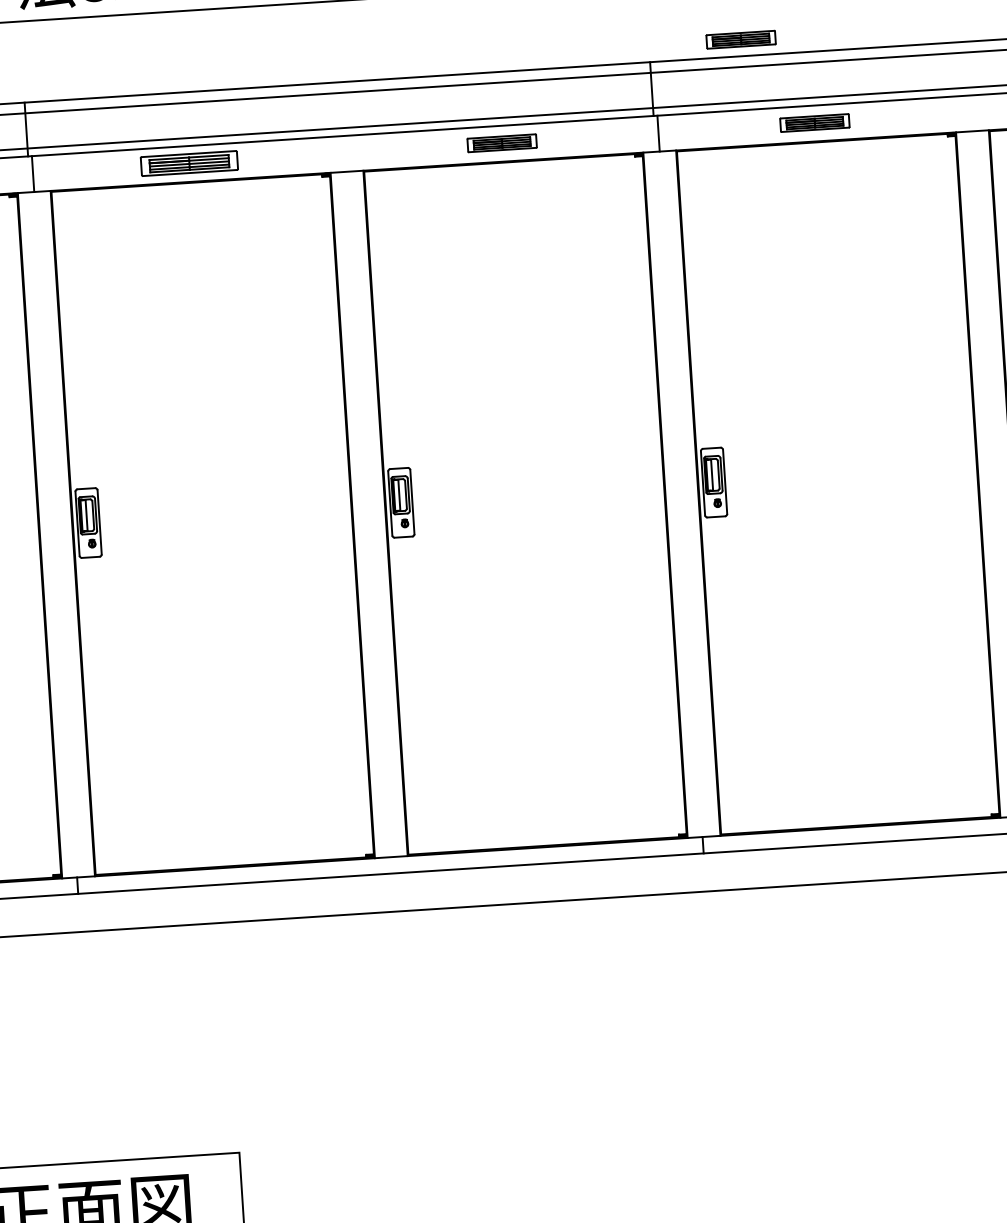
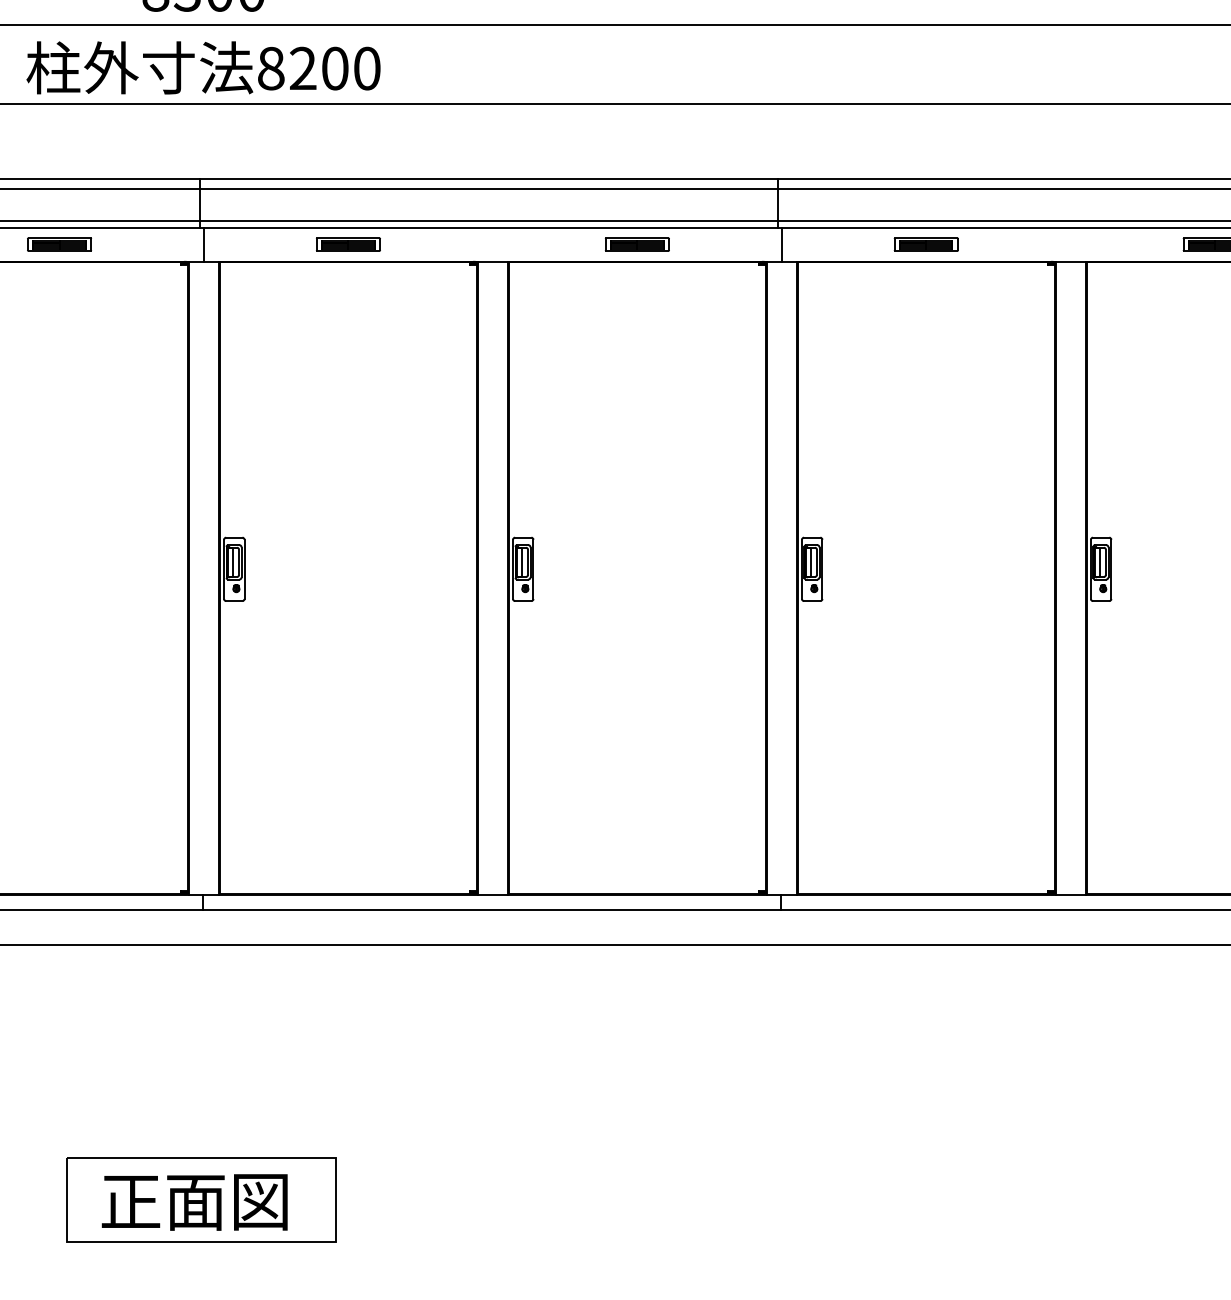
part: (740, 39) -> (862, 163), removed
part: (189, 163) -> (348, 244), size x0.71

